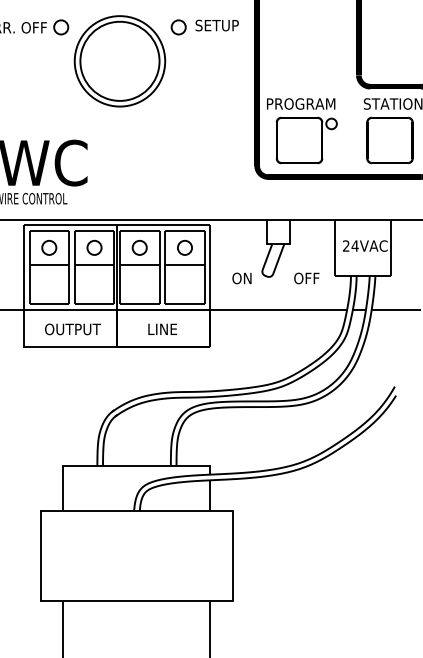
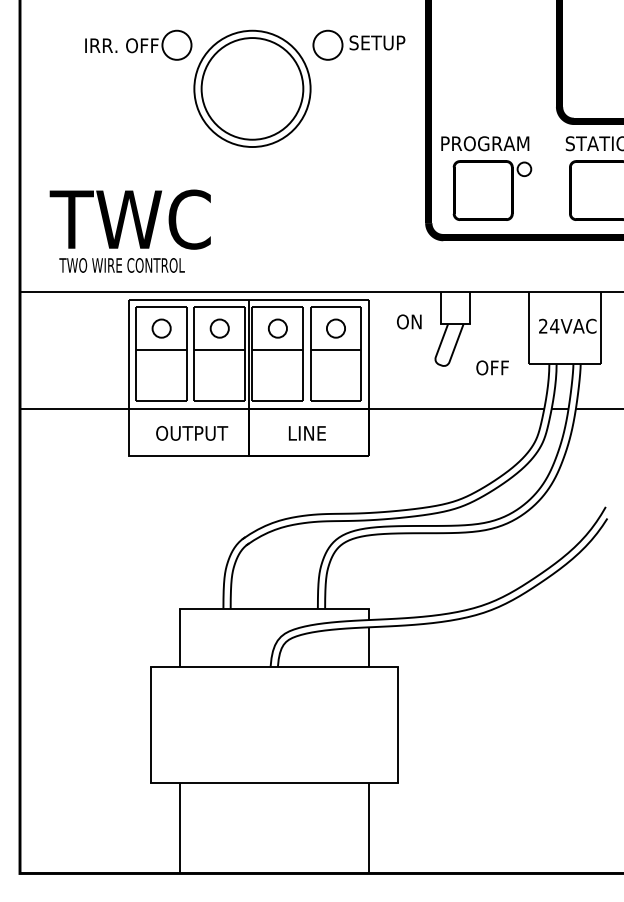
circle: (60, 27) -> (176, 45), size x1.6
circle: (178, 27) -> (327, 45), size x1.6
text: (242, 278) -> (409, 321), moved

